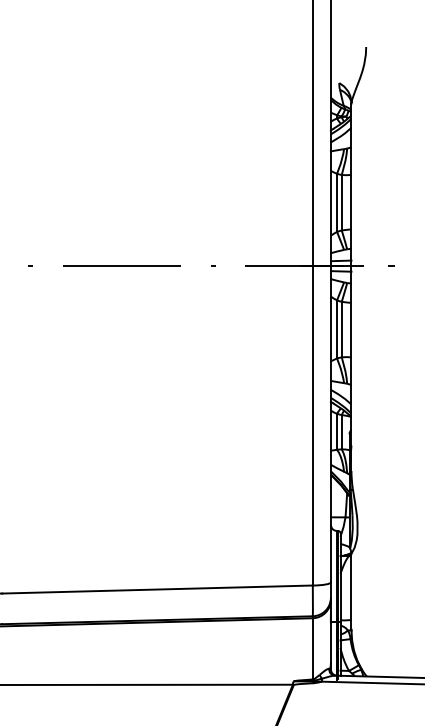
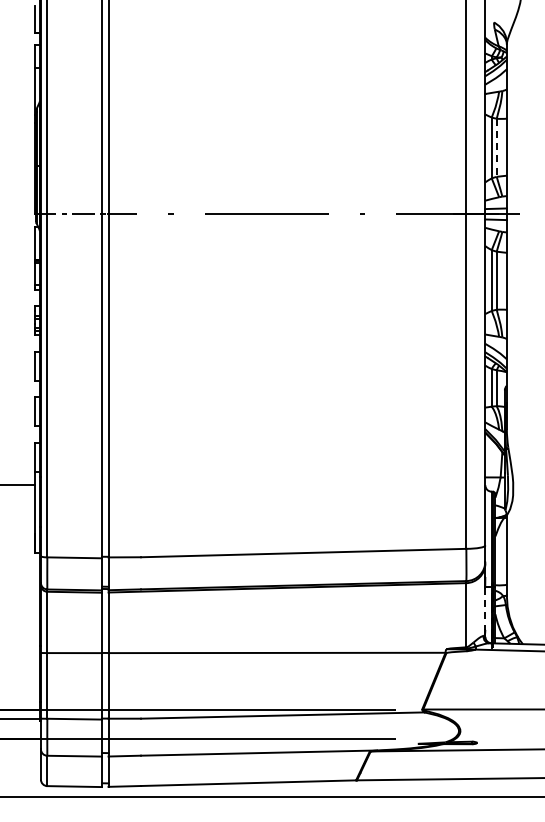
line: (341, 203) -> (496, 148), solid -> dashed
line: (331, 642) -> (485, 608), solid -> dashed

